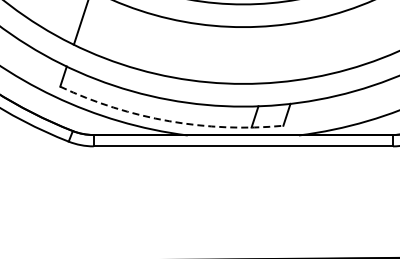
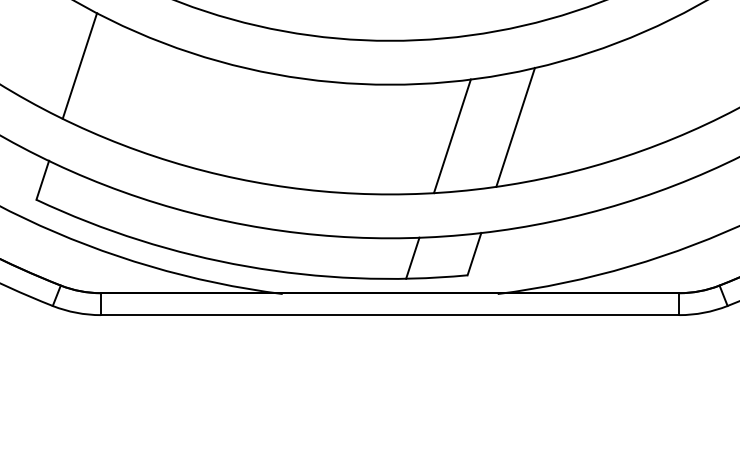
line: (308, 48) -> (516, 125), added
line: (275, 53) -> (452, 135), added
arc: (169, 121) -> (247, 267), dashed -> solid

